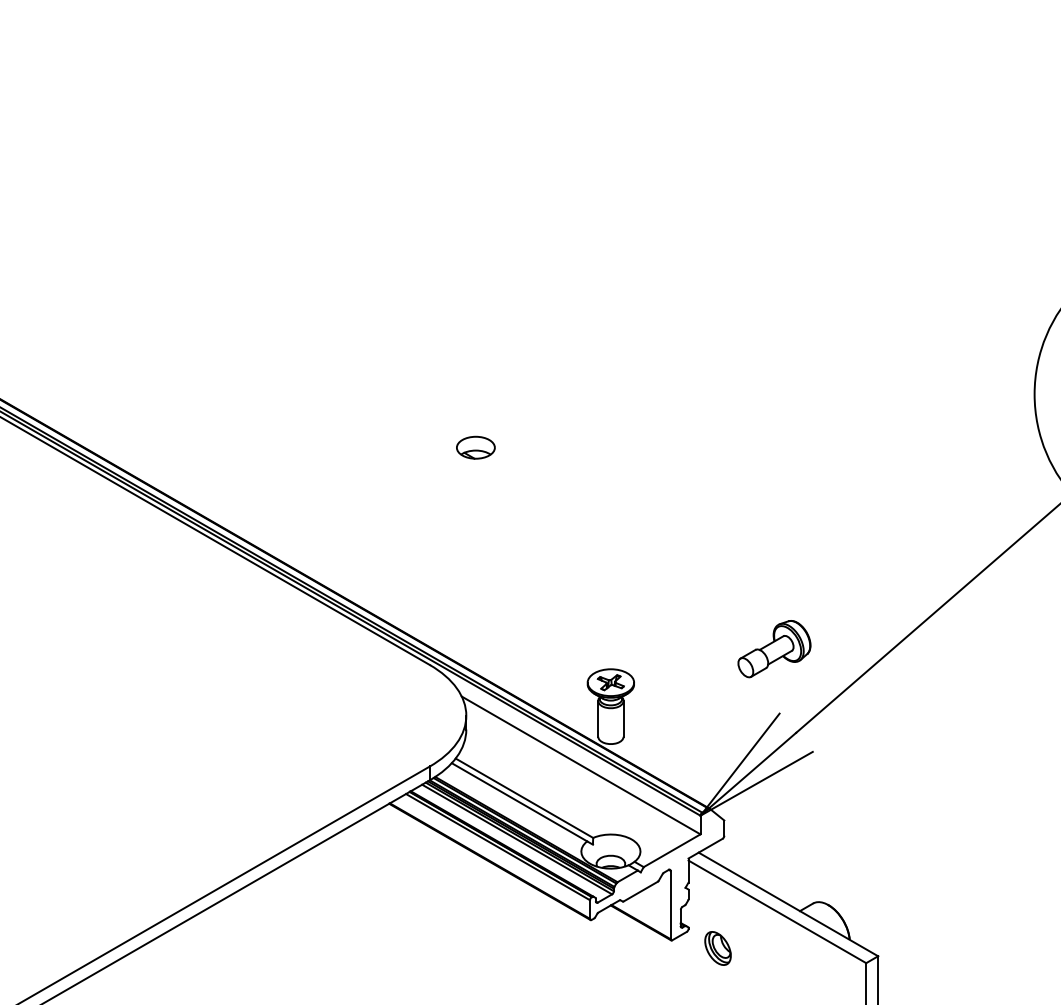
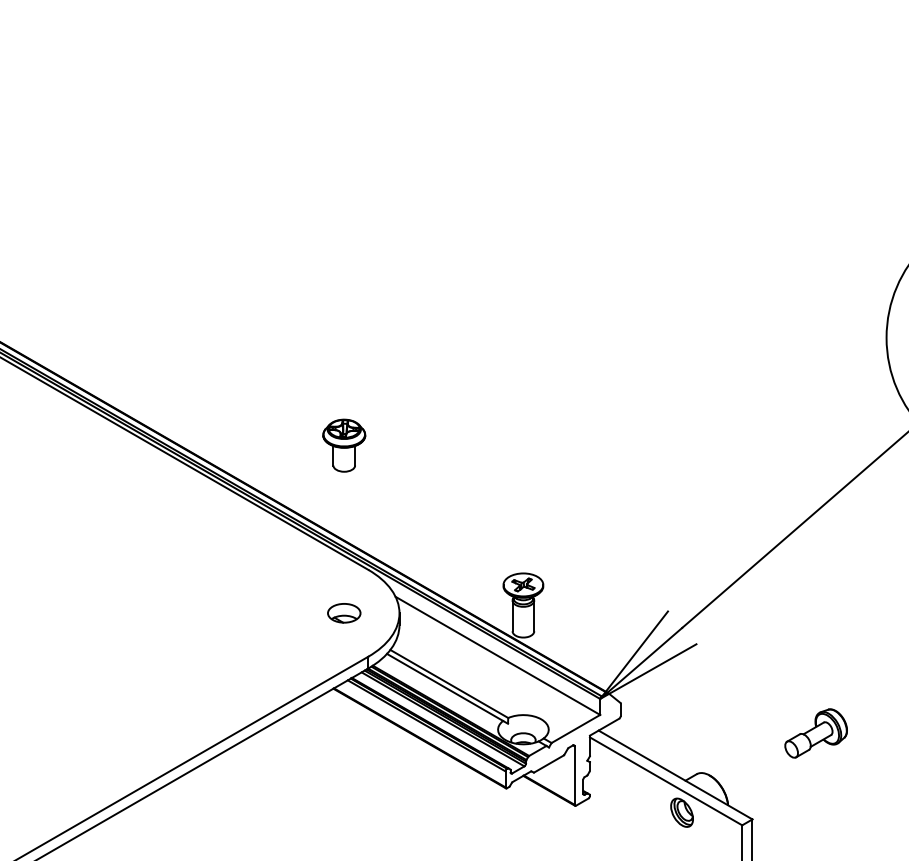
part: (475, 447) -> (343, 613), moved
part: (401, 520) -> (343, 445), added
part: (774, 649) -> (816, 733), moved
part: (717, 948) -> (681, 812), moved

